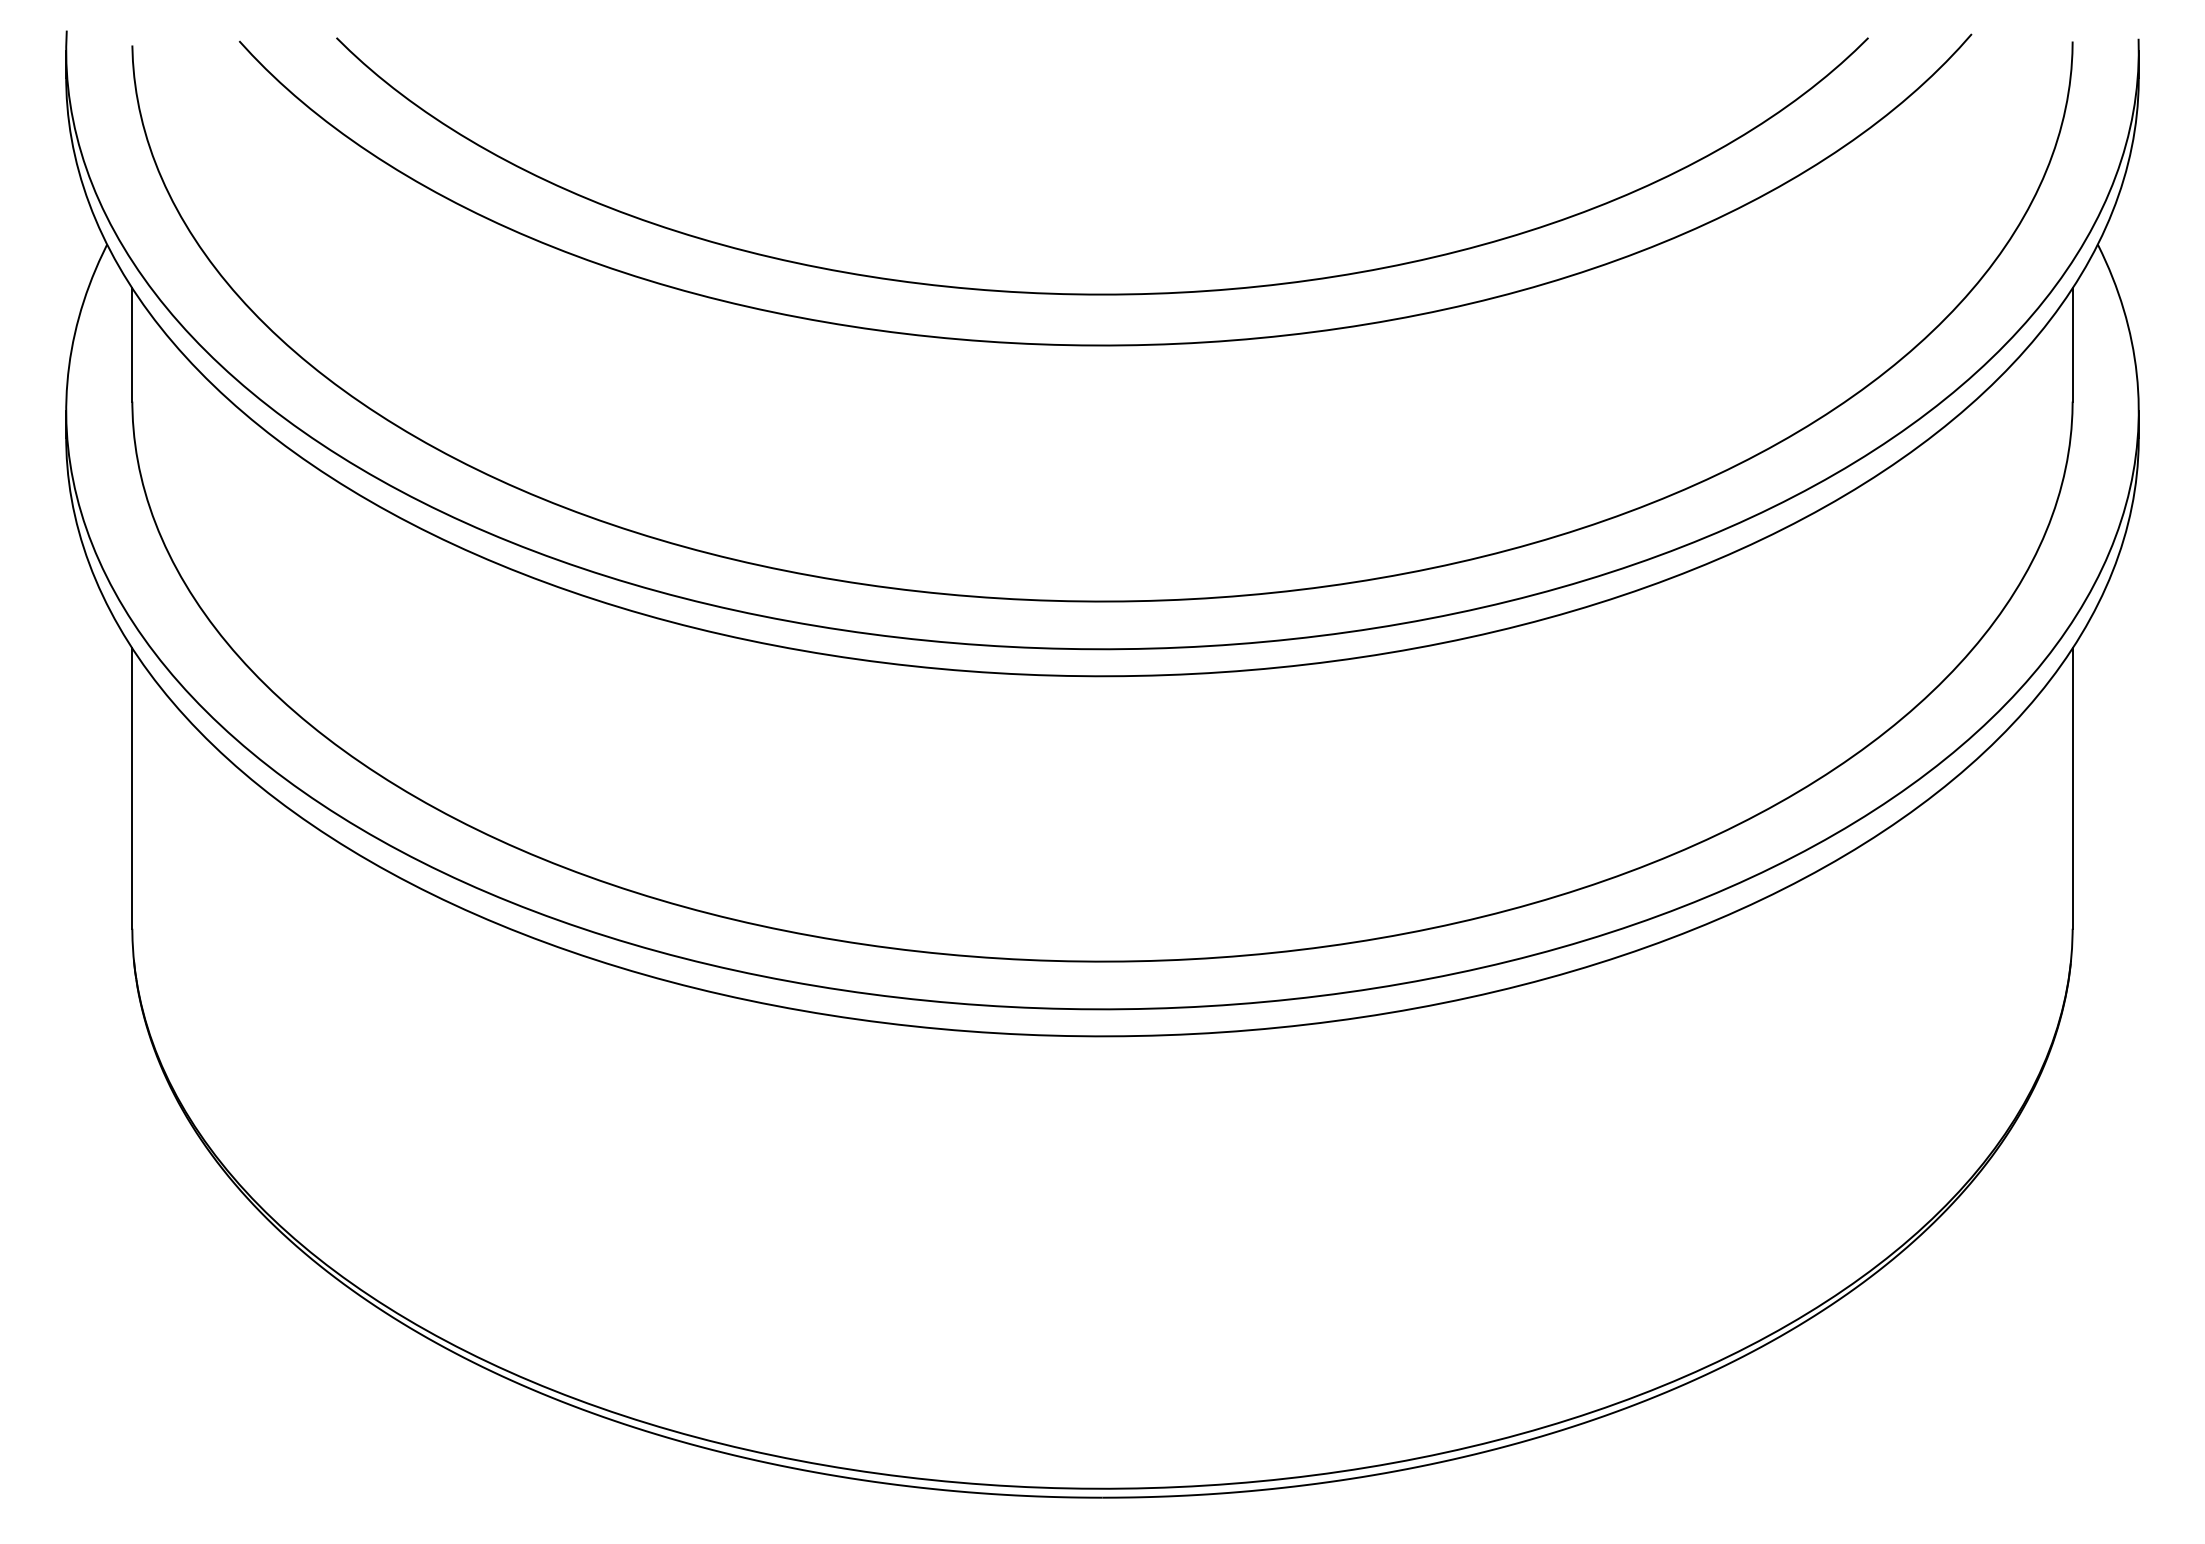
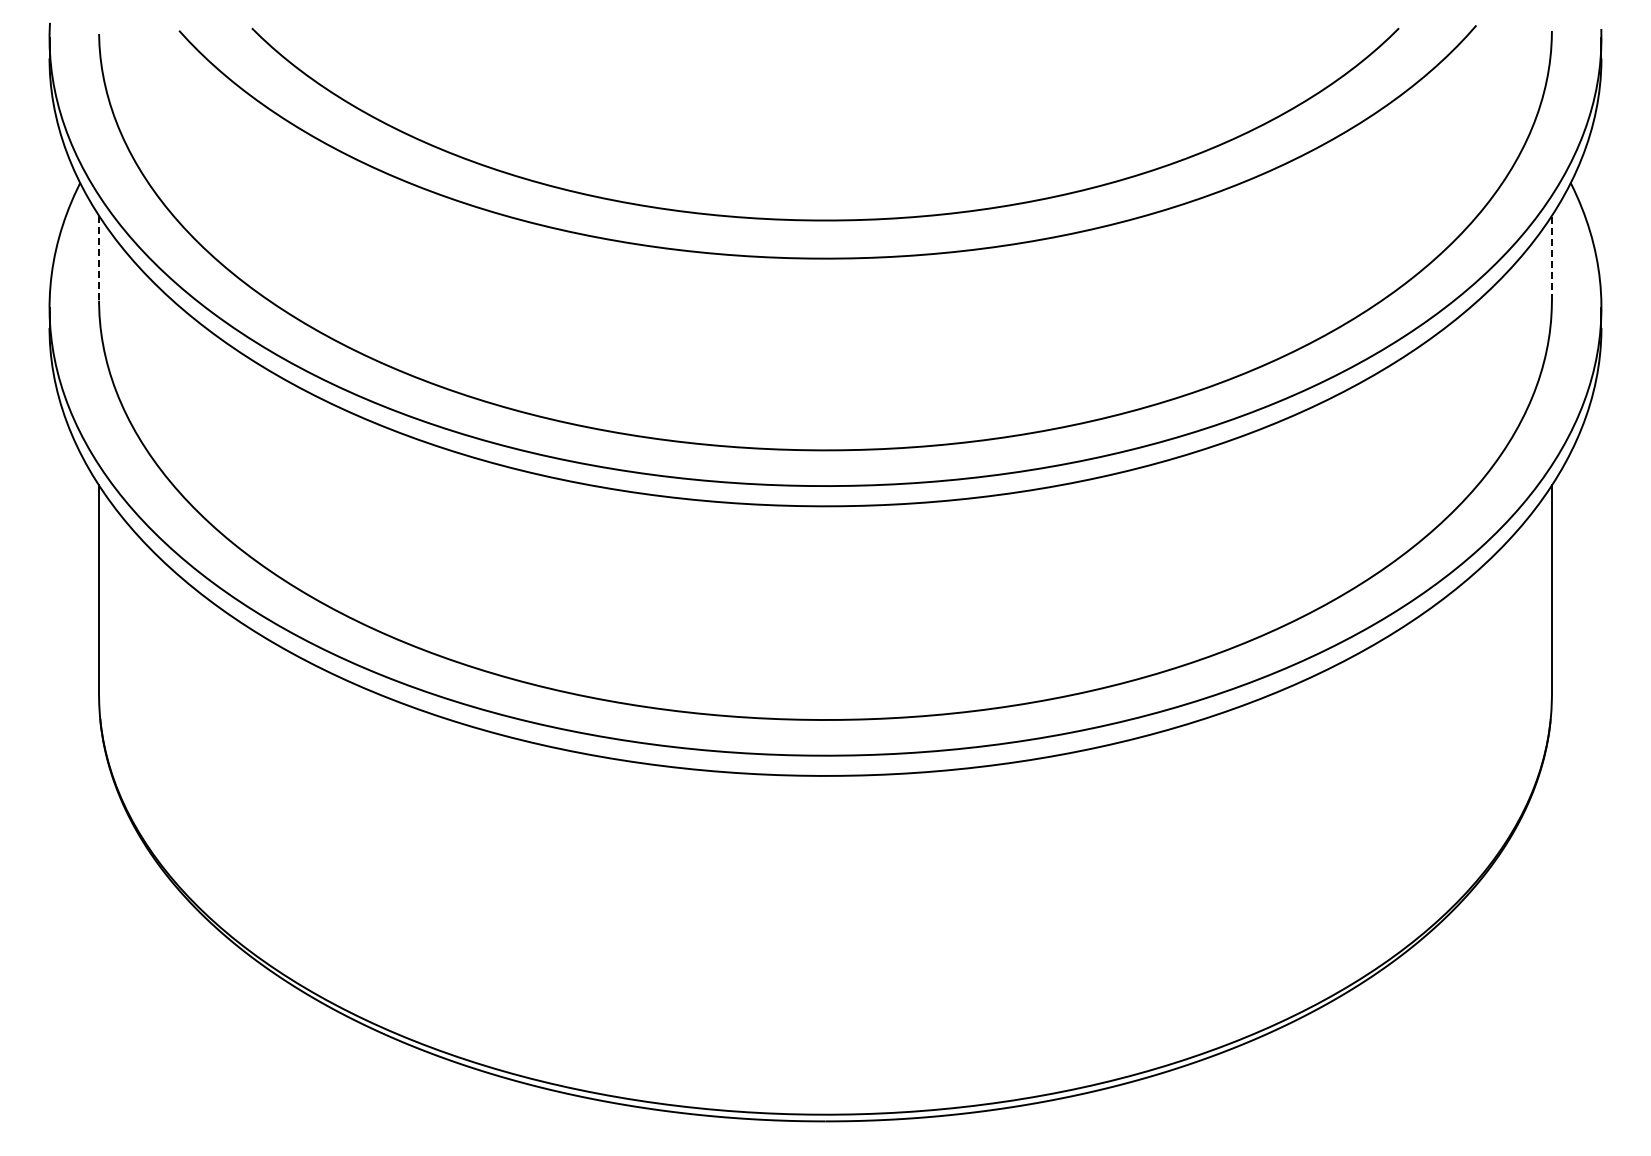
line: (2072, 343) -> (1551, 257), solid -> dashed
line: (132, 345) -> (99, 258), solid -> dashed

